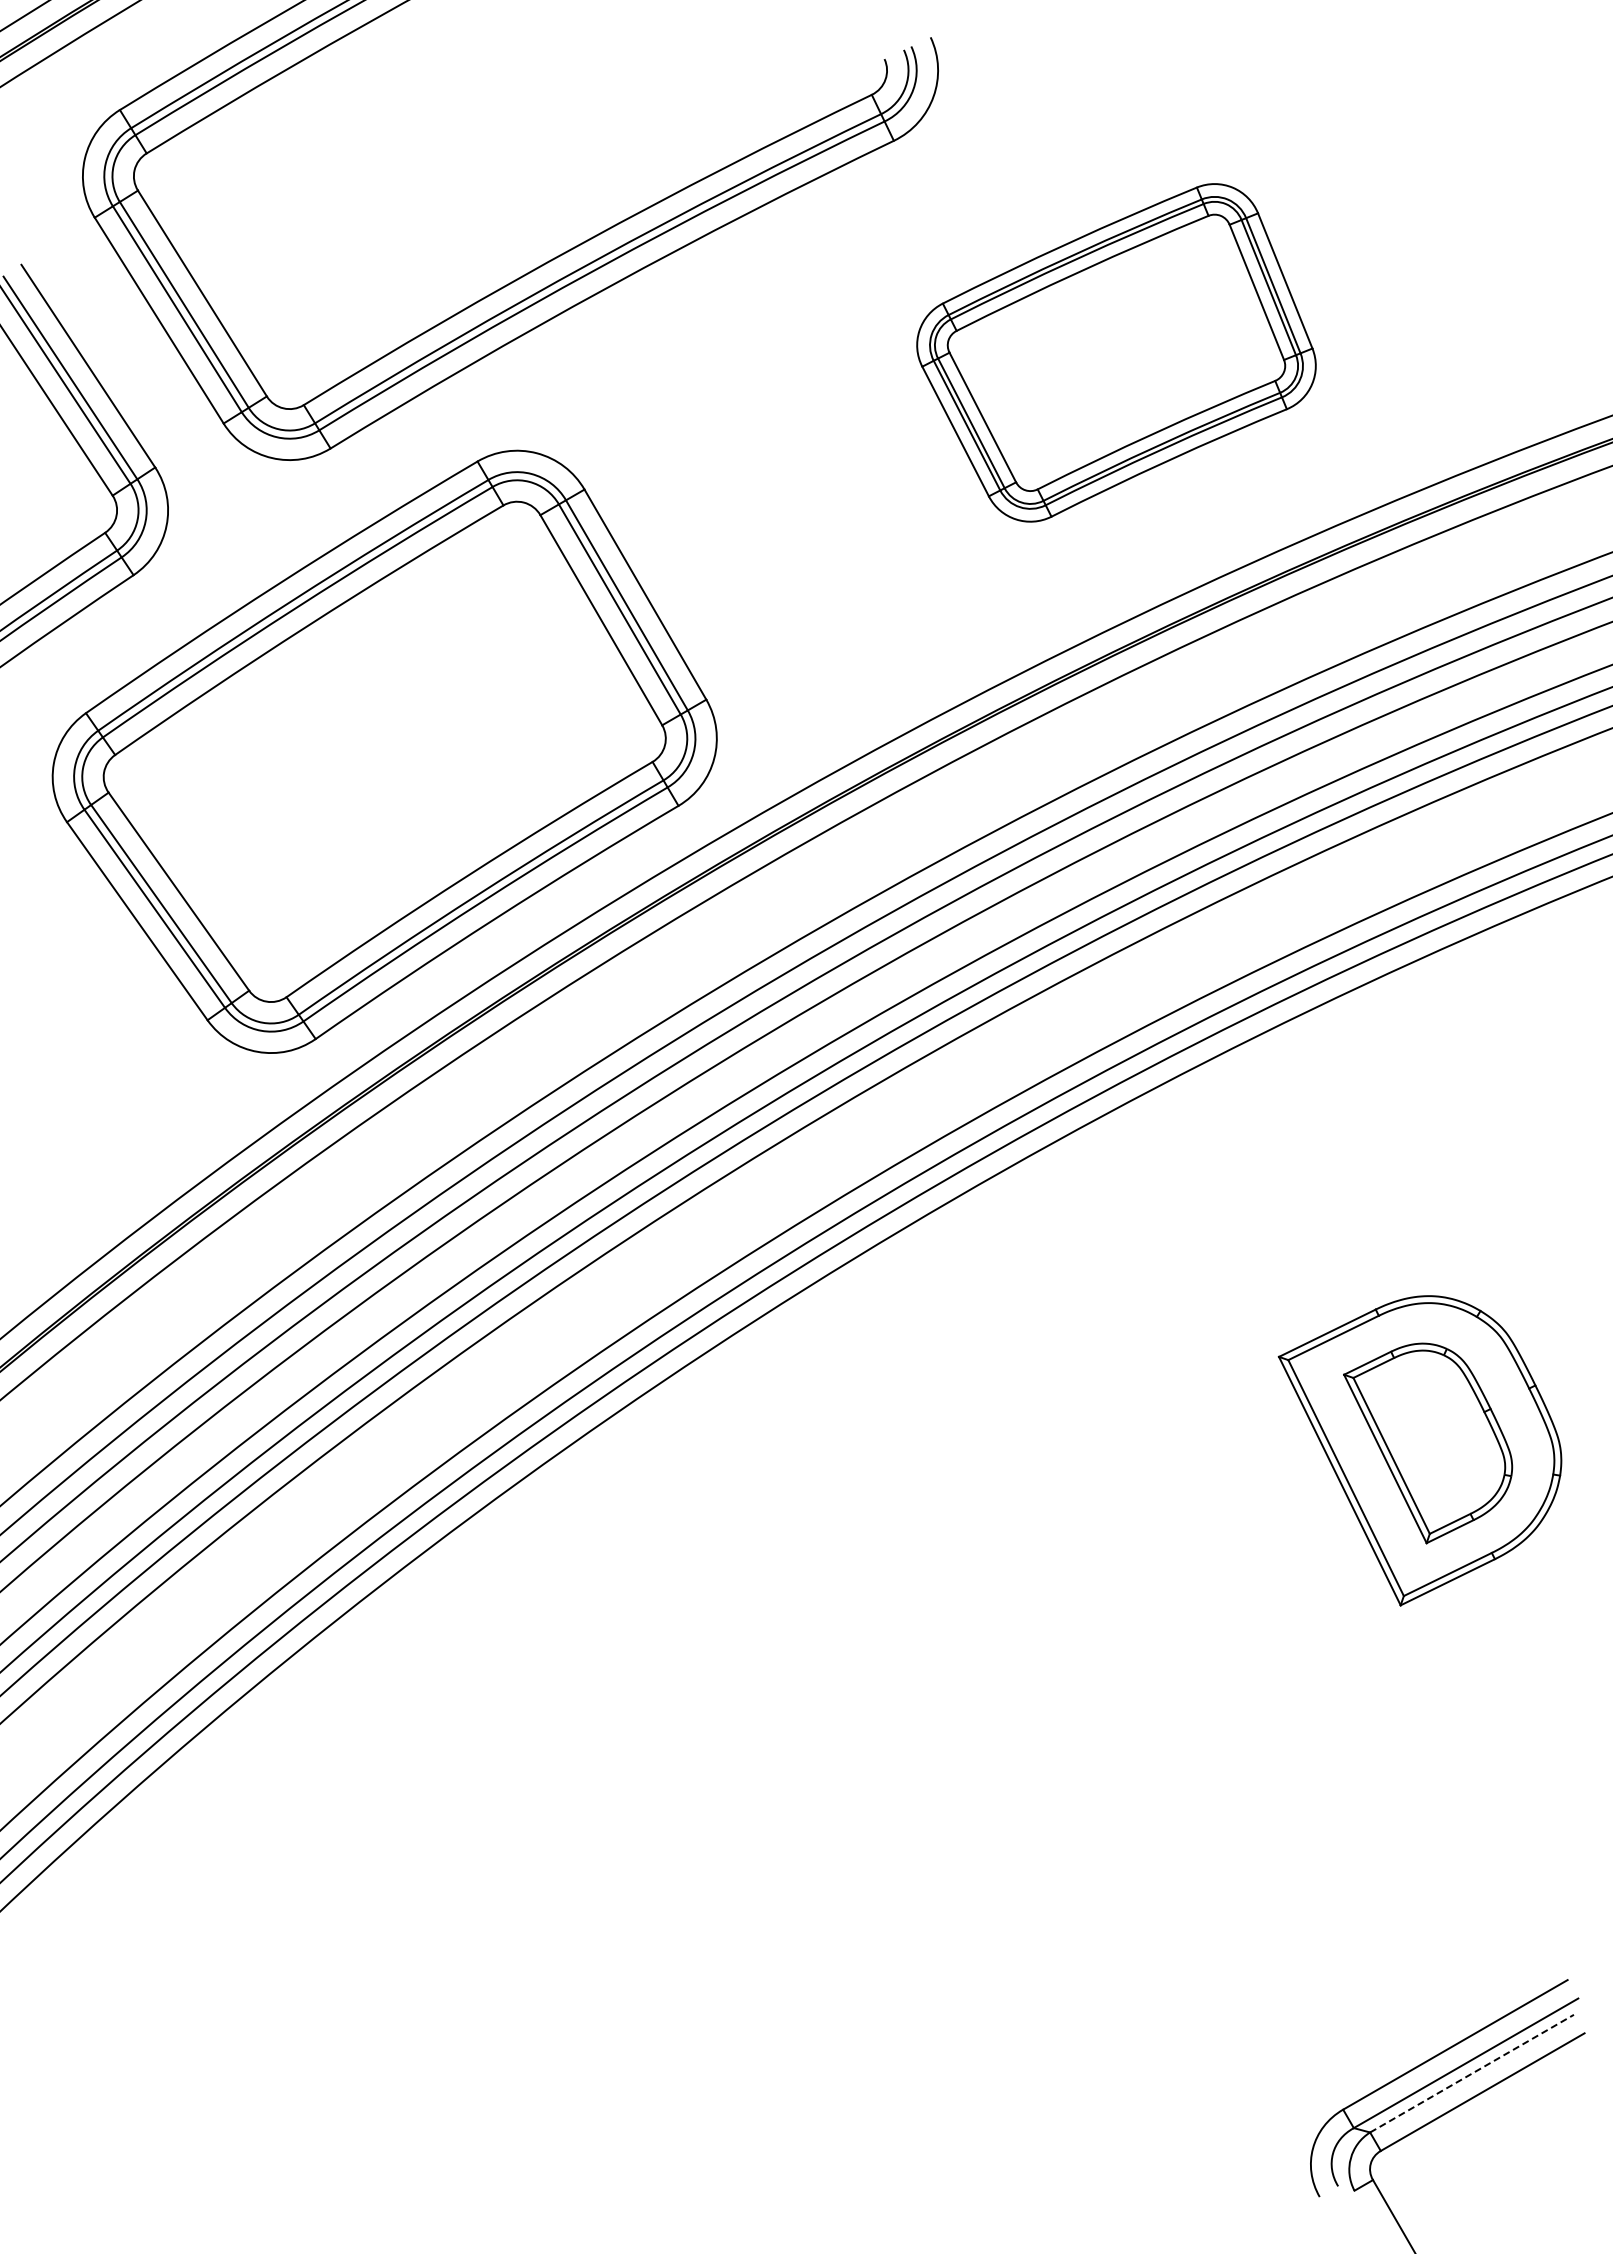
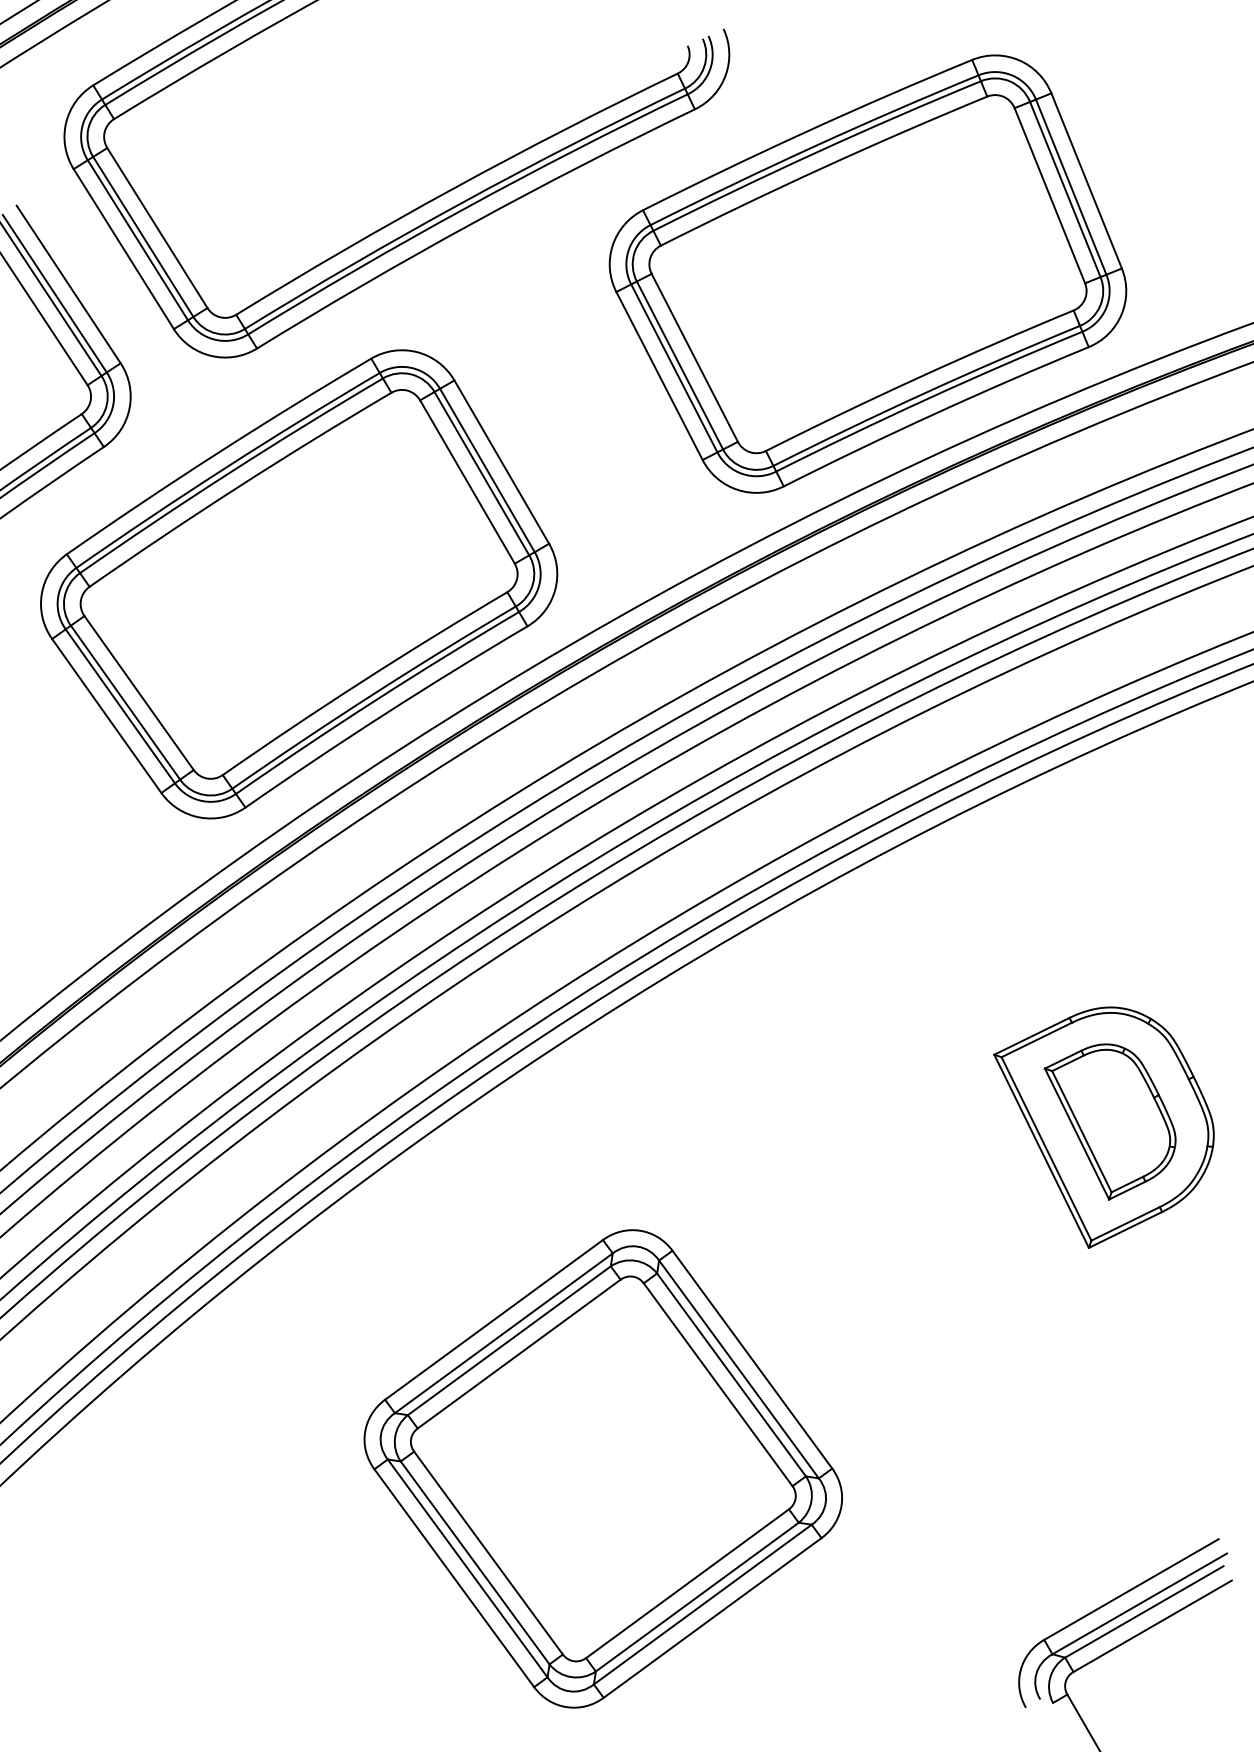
part: (1116, 352) -> (867, 273), size x1.67
part: (776, 1889) -> (603, 1468), added
line: (1472, 2073) -> (1144, 1611), dashed -> solid

